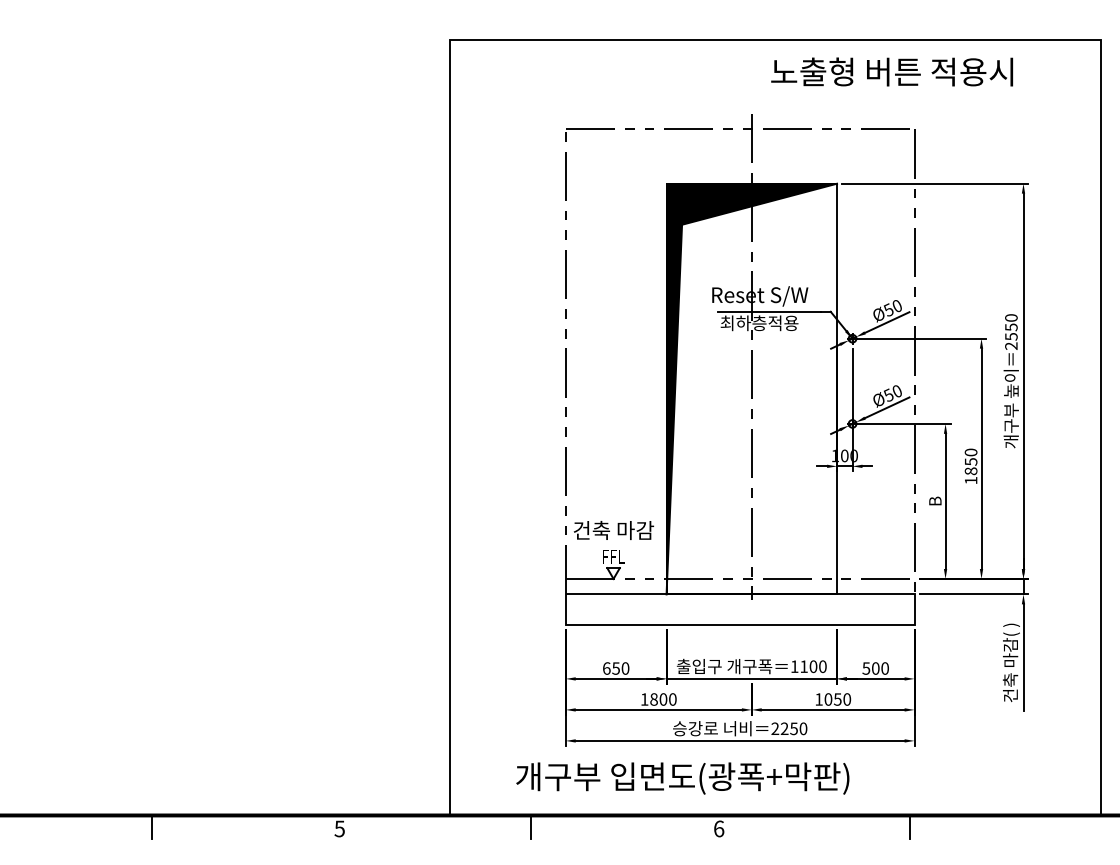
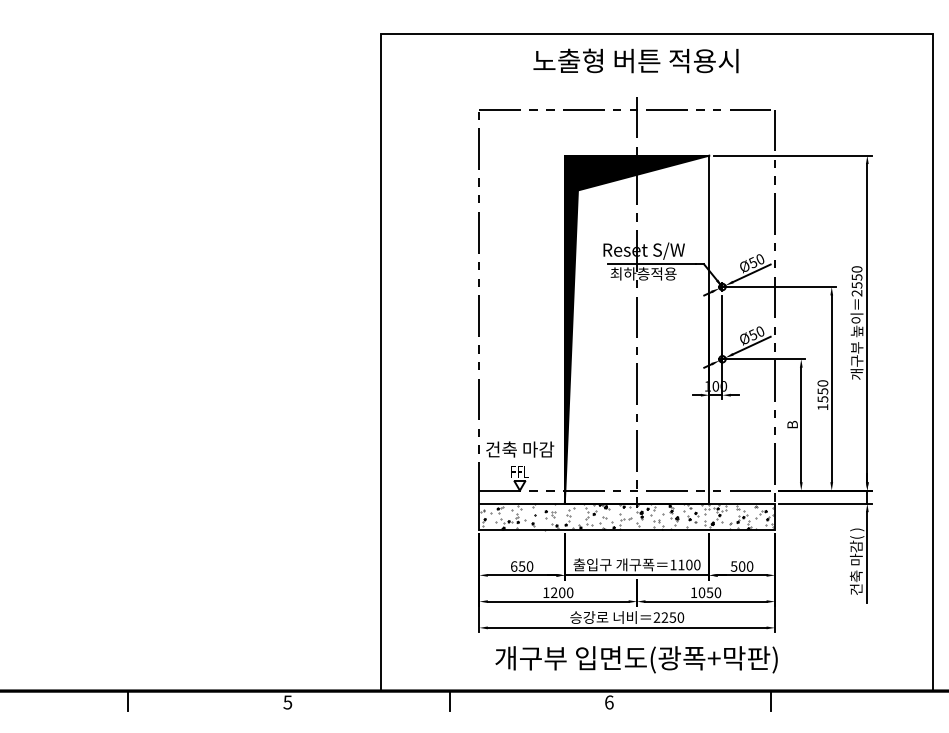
text: (891, 71) -> (635, 60), moved
text: (970, 471) -> (822, 399), 1850 -> 1550
hatch: (740, 609) -> (627, 516), added
text: (654, 699) -> (554, 592), 1800 -> 1200
text: (682, 778) -> (636, 659), moved

